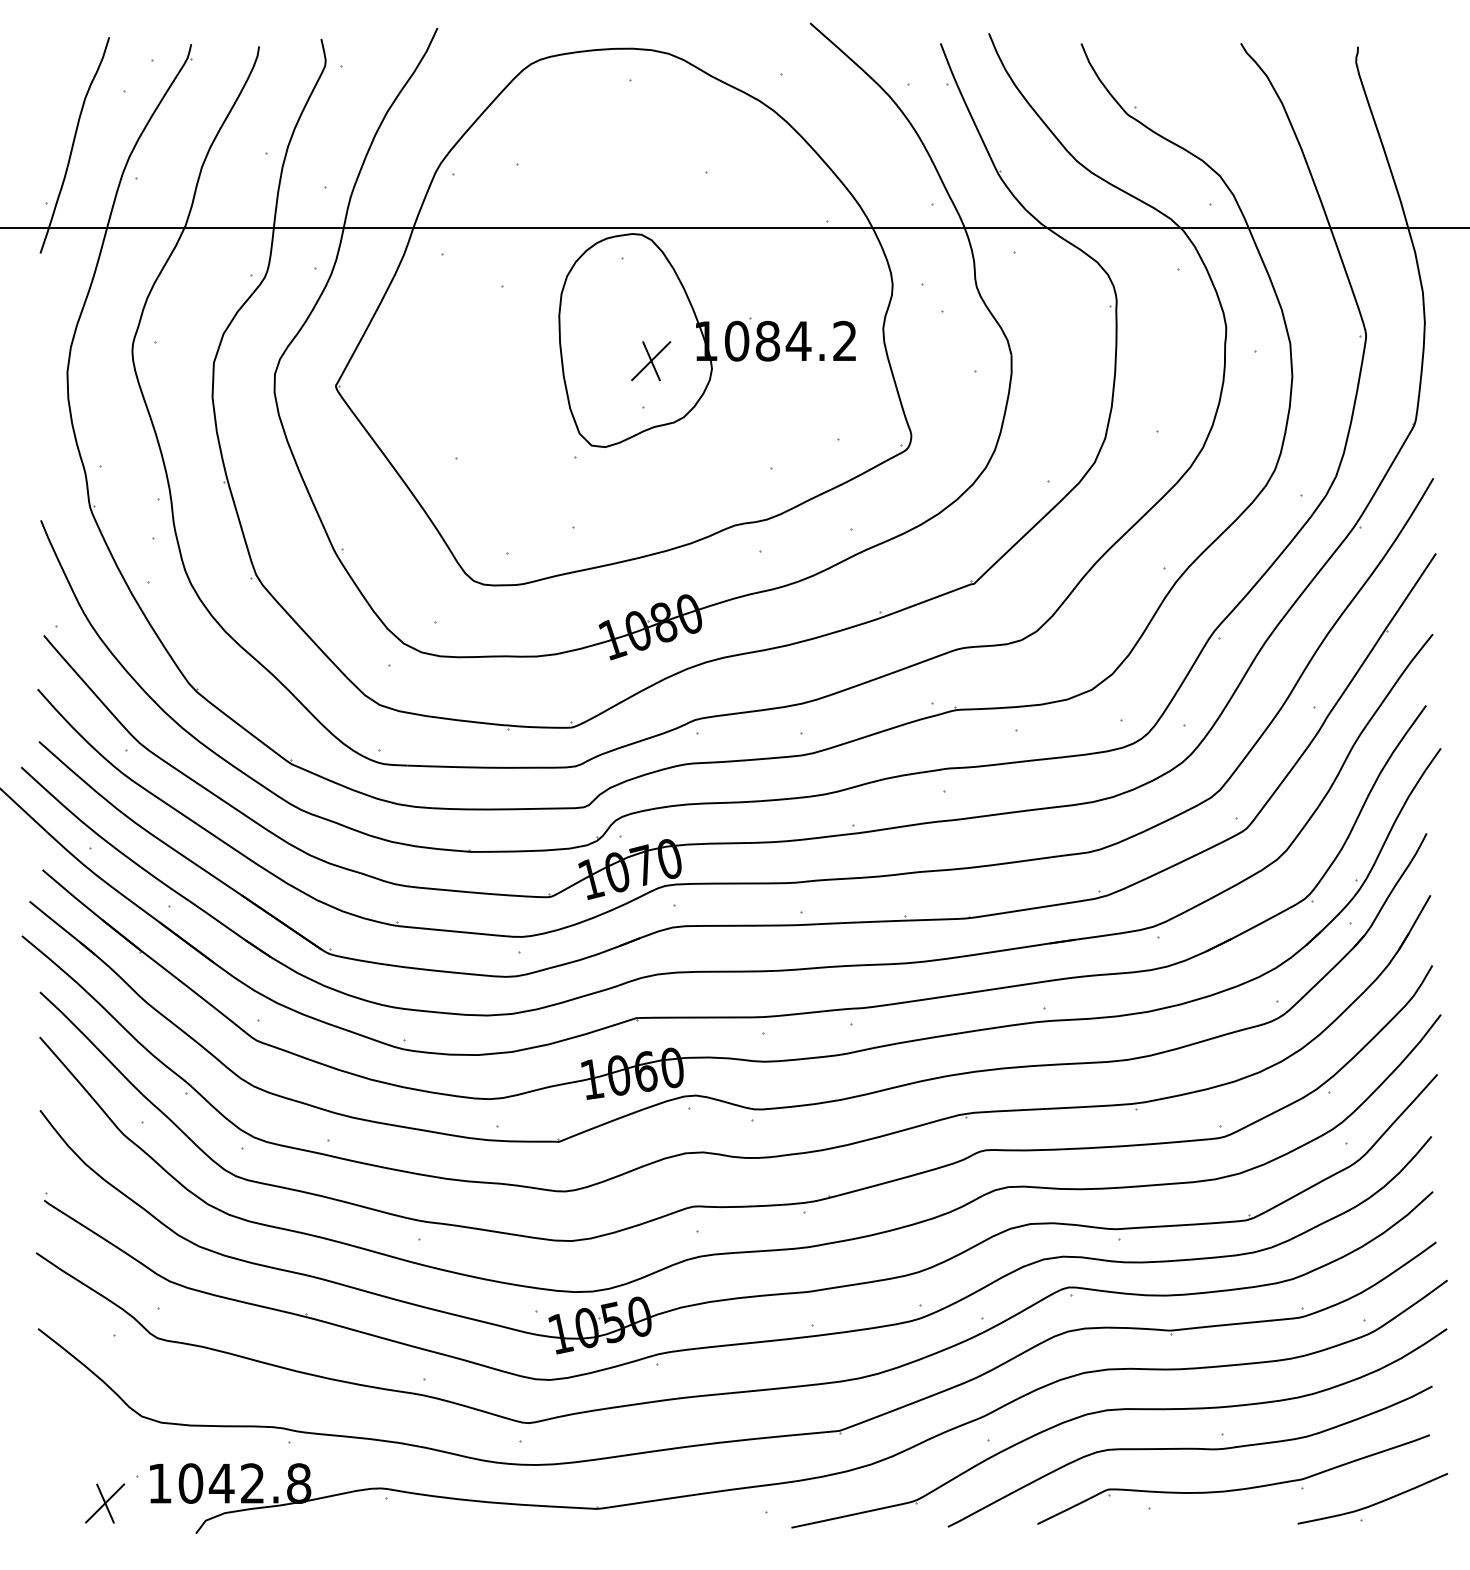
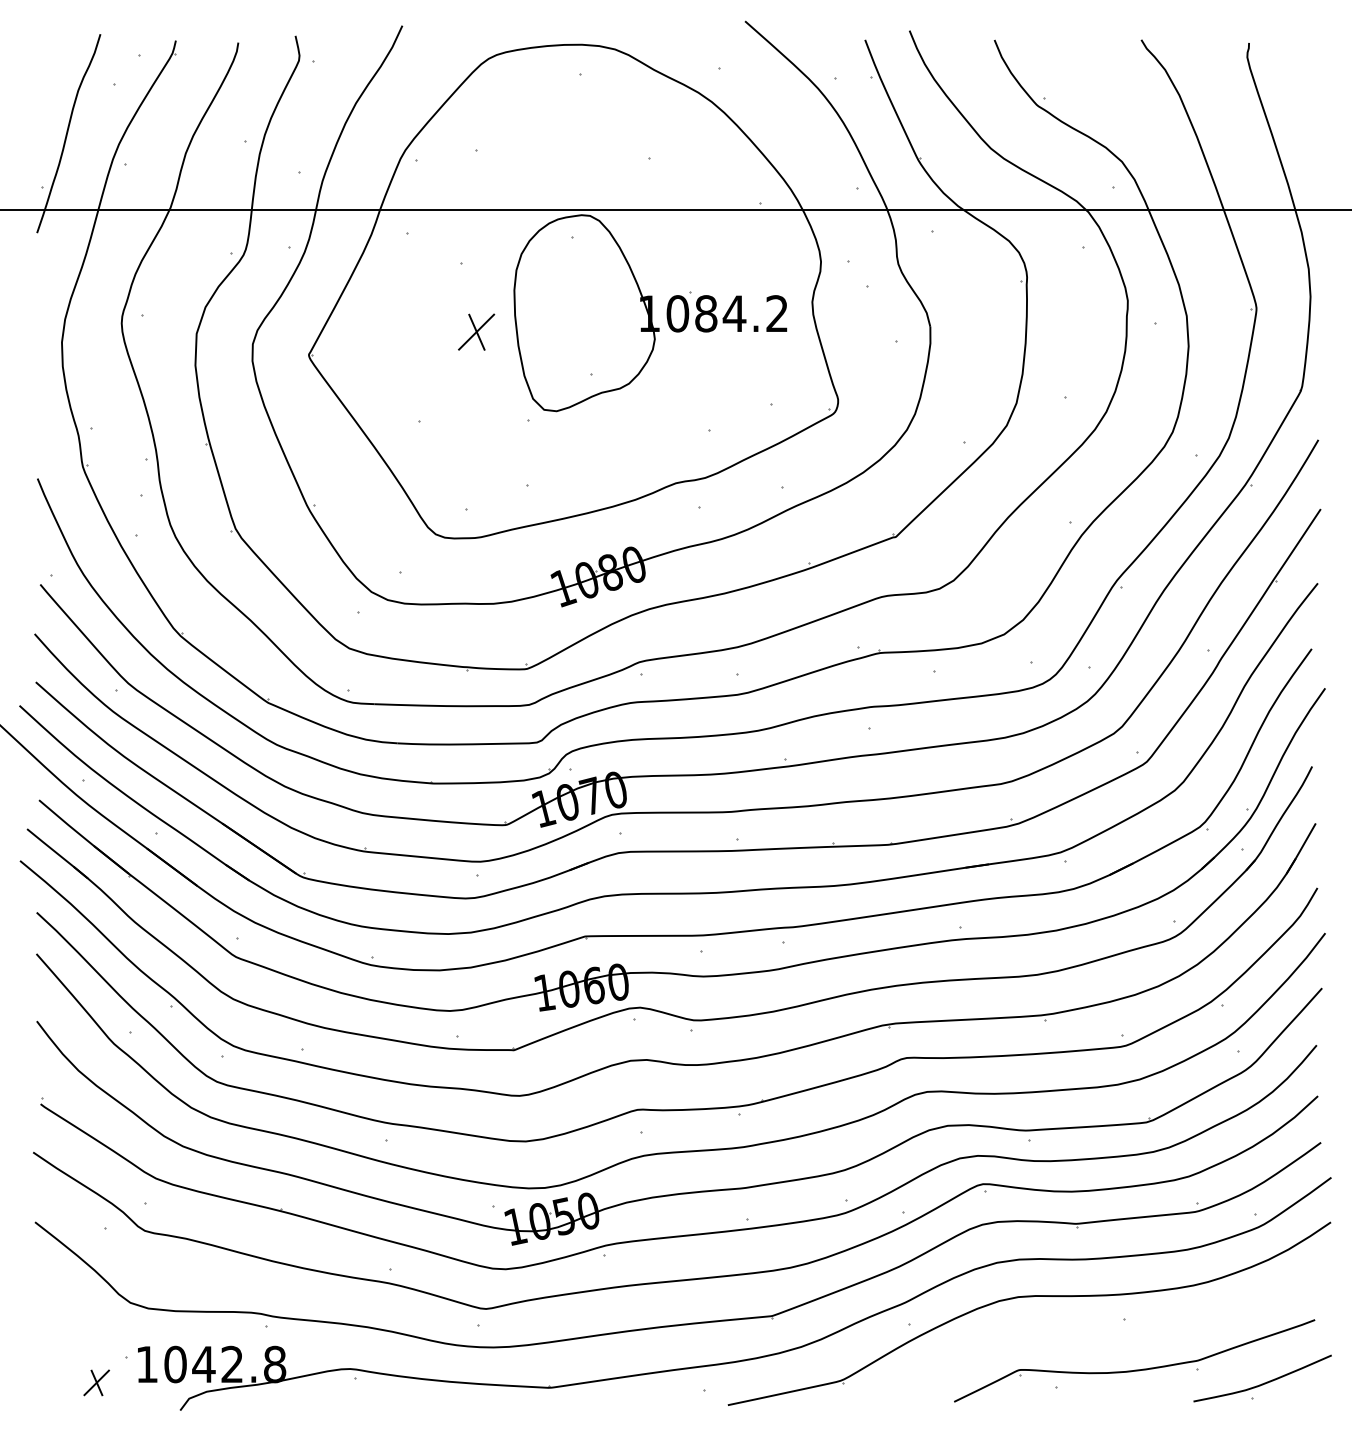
part: (651, 361) -> (476, 332), moved
curve: (1189, 1449) -> (1094, 1333), removed
part: (105, 1503) -> (96, 1382), size x0.7

